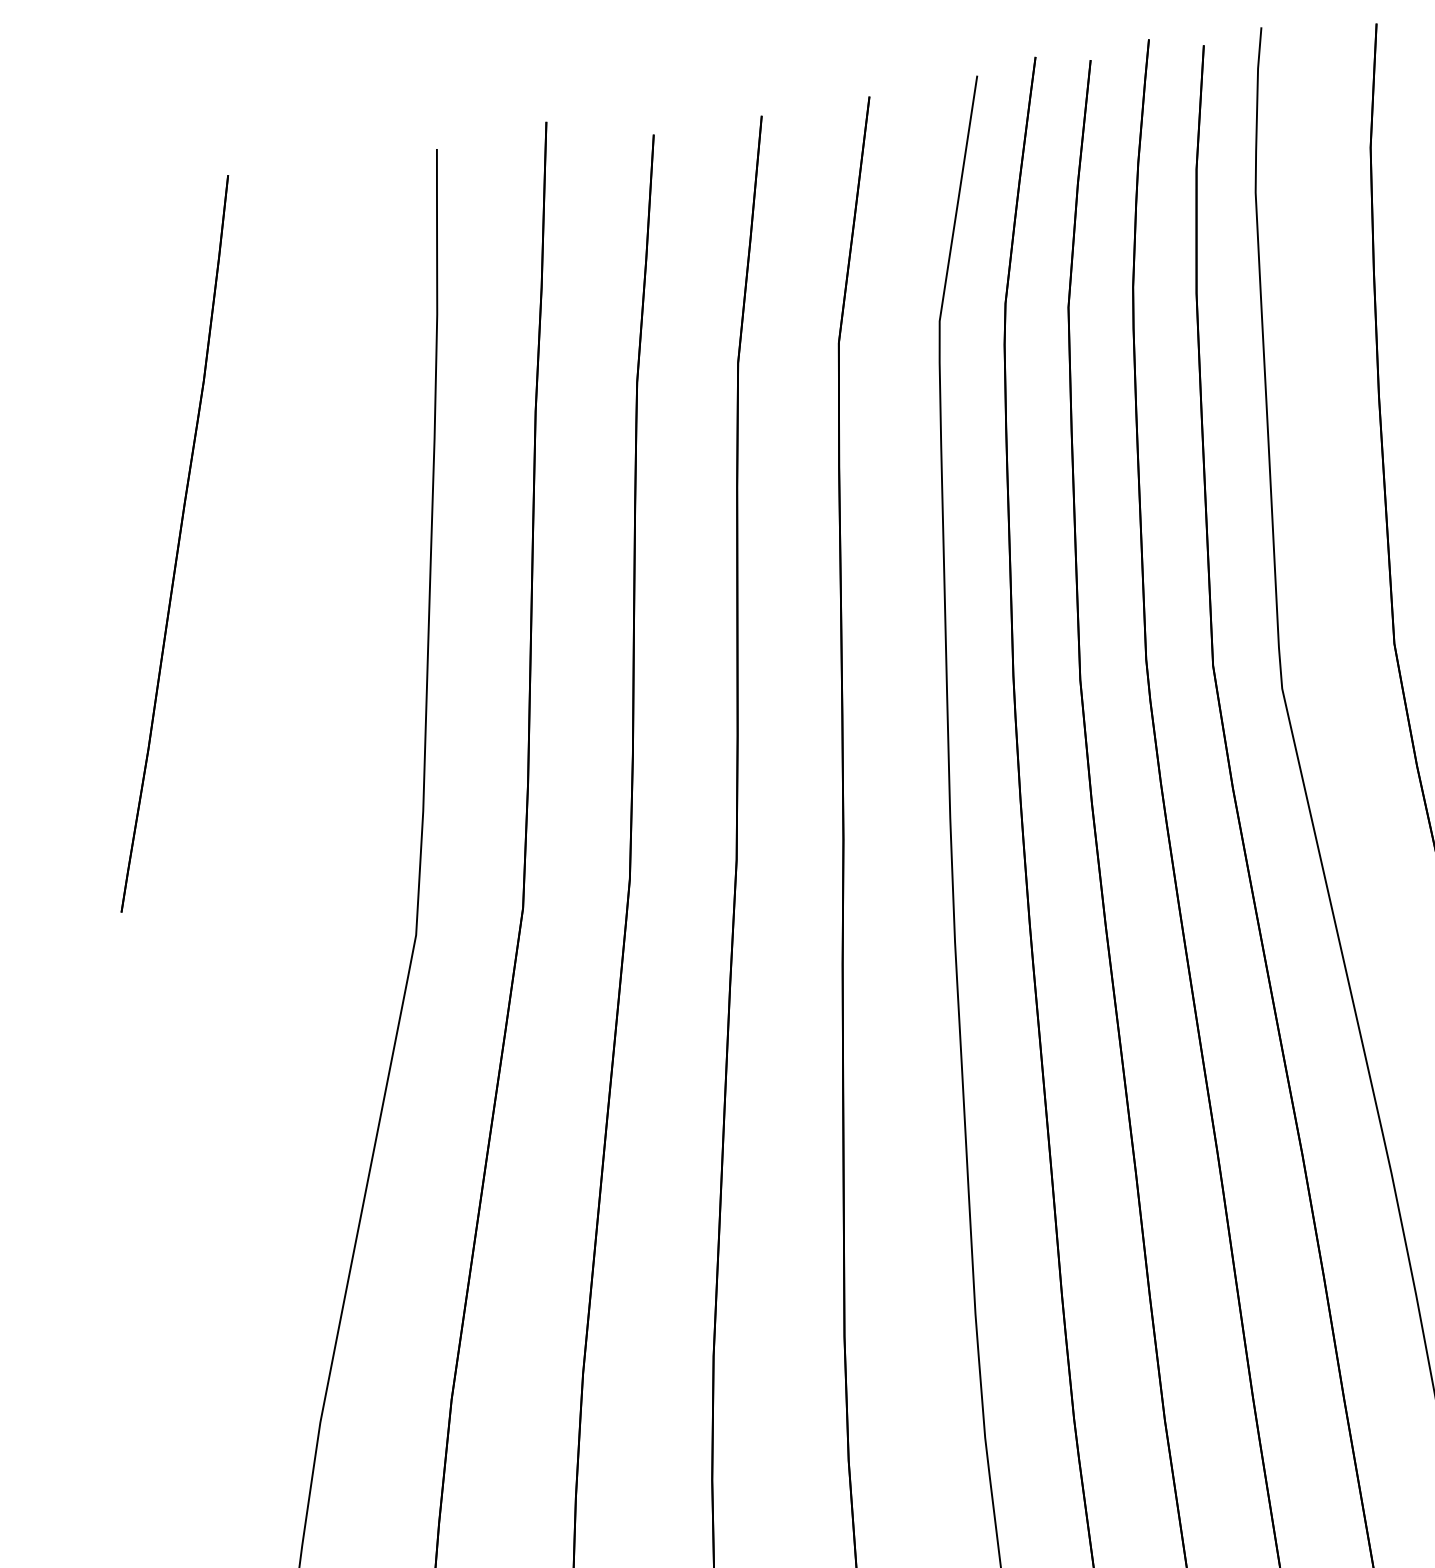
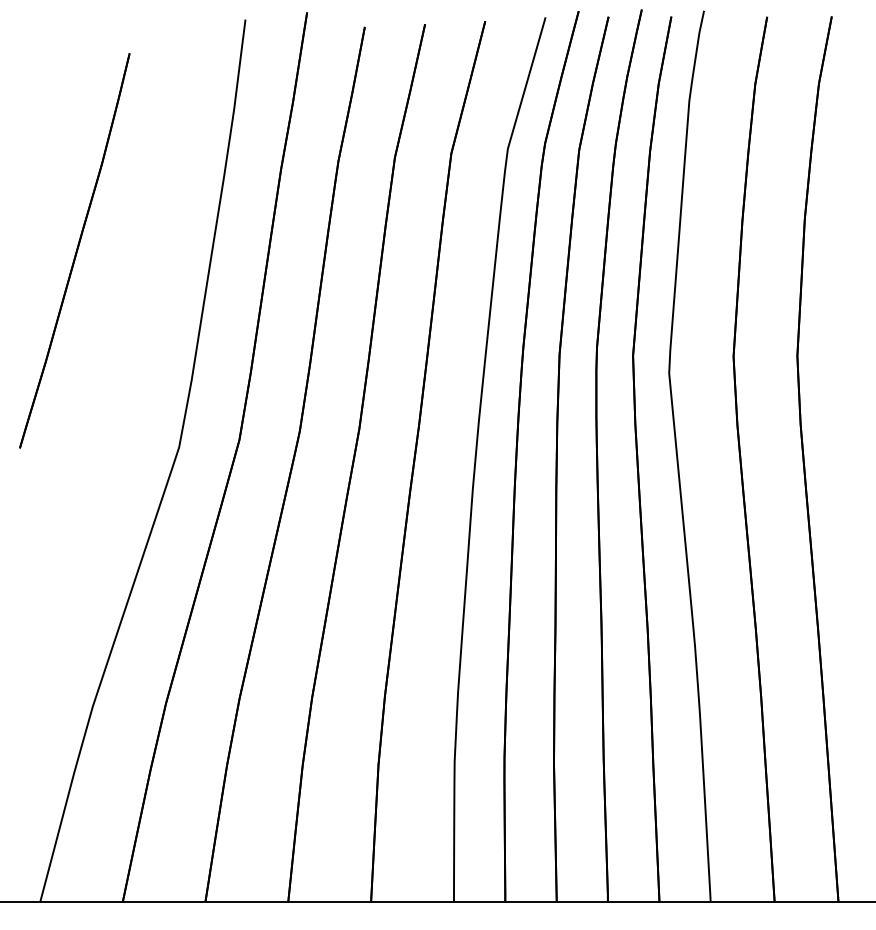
part: (174, 543) -> (74, 250), moved

